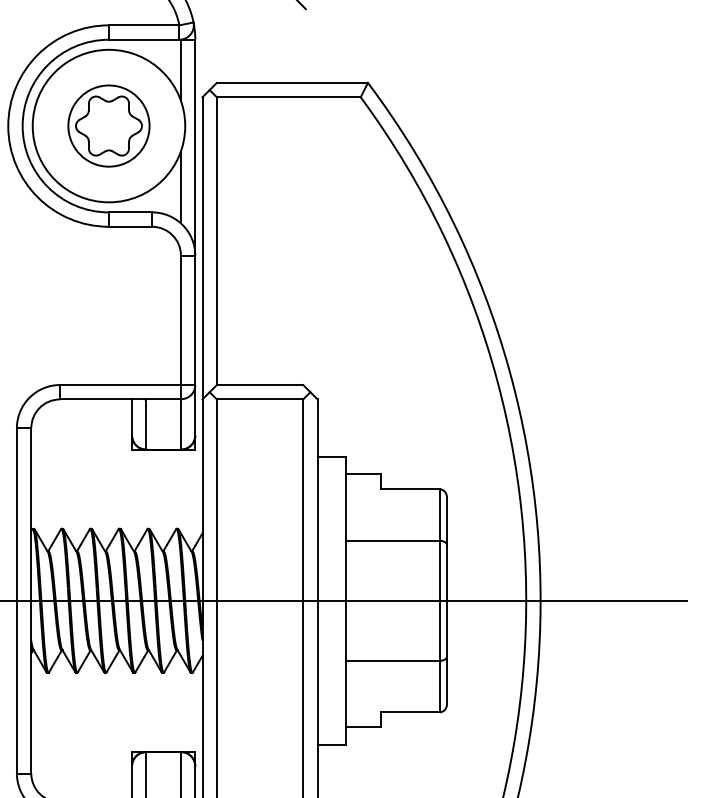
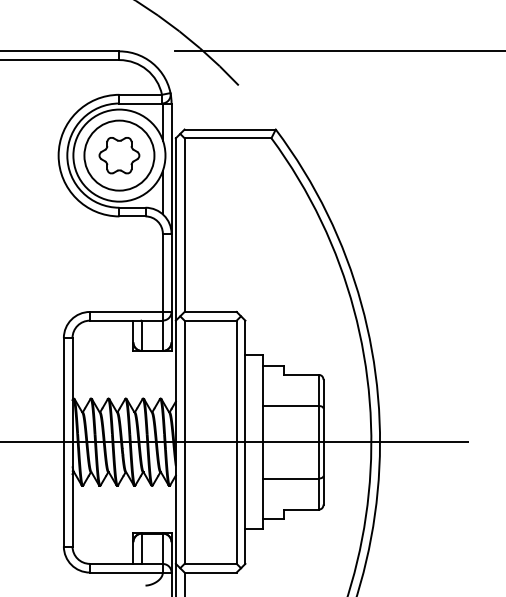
circle: (109, 125) -> (119, 155), size x1.43

